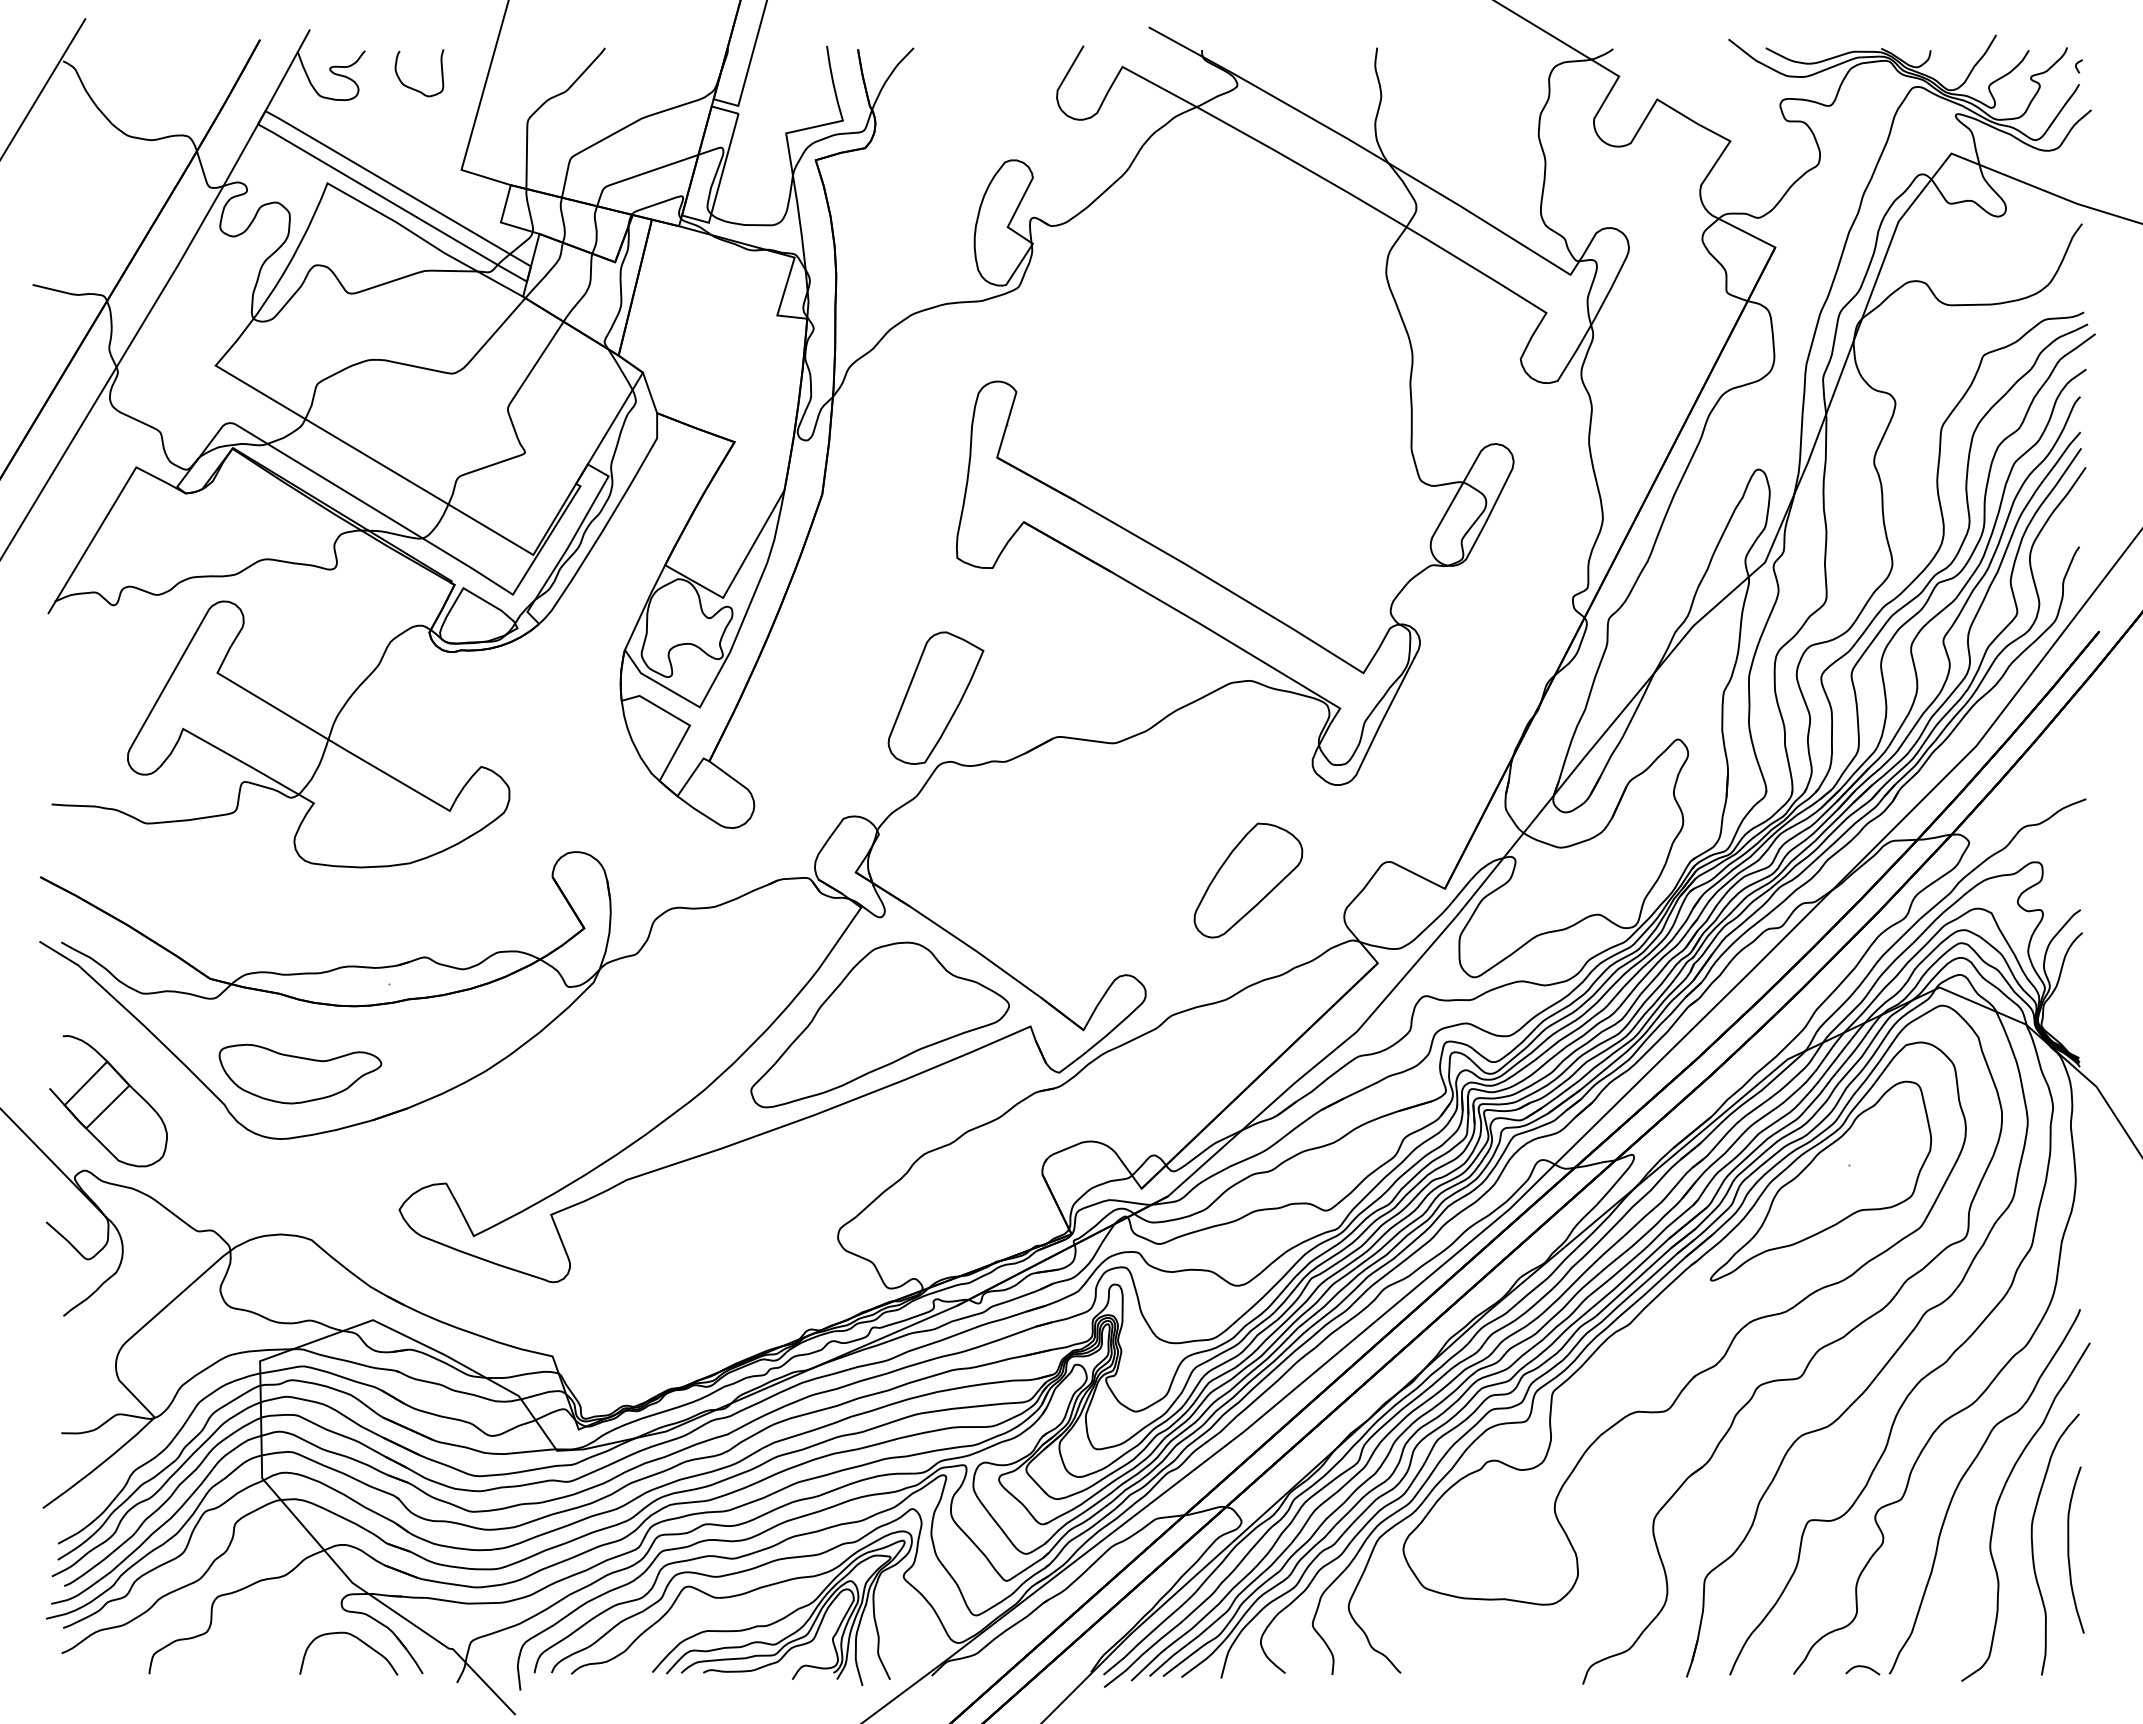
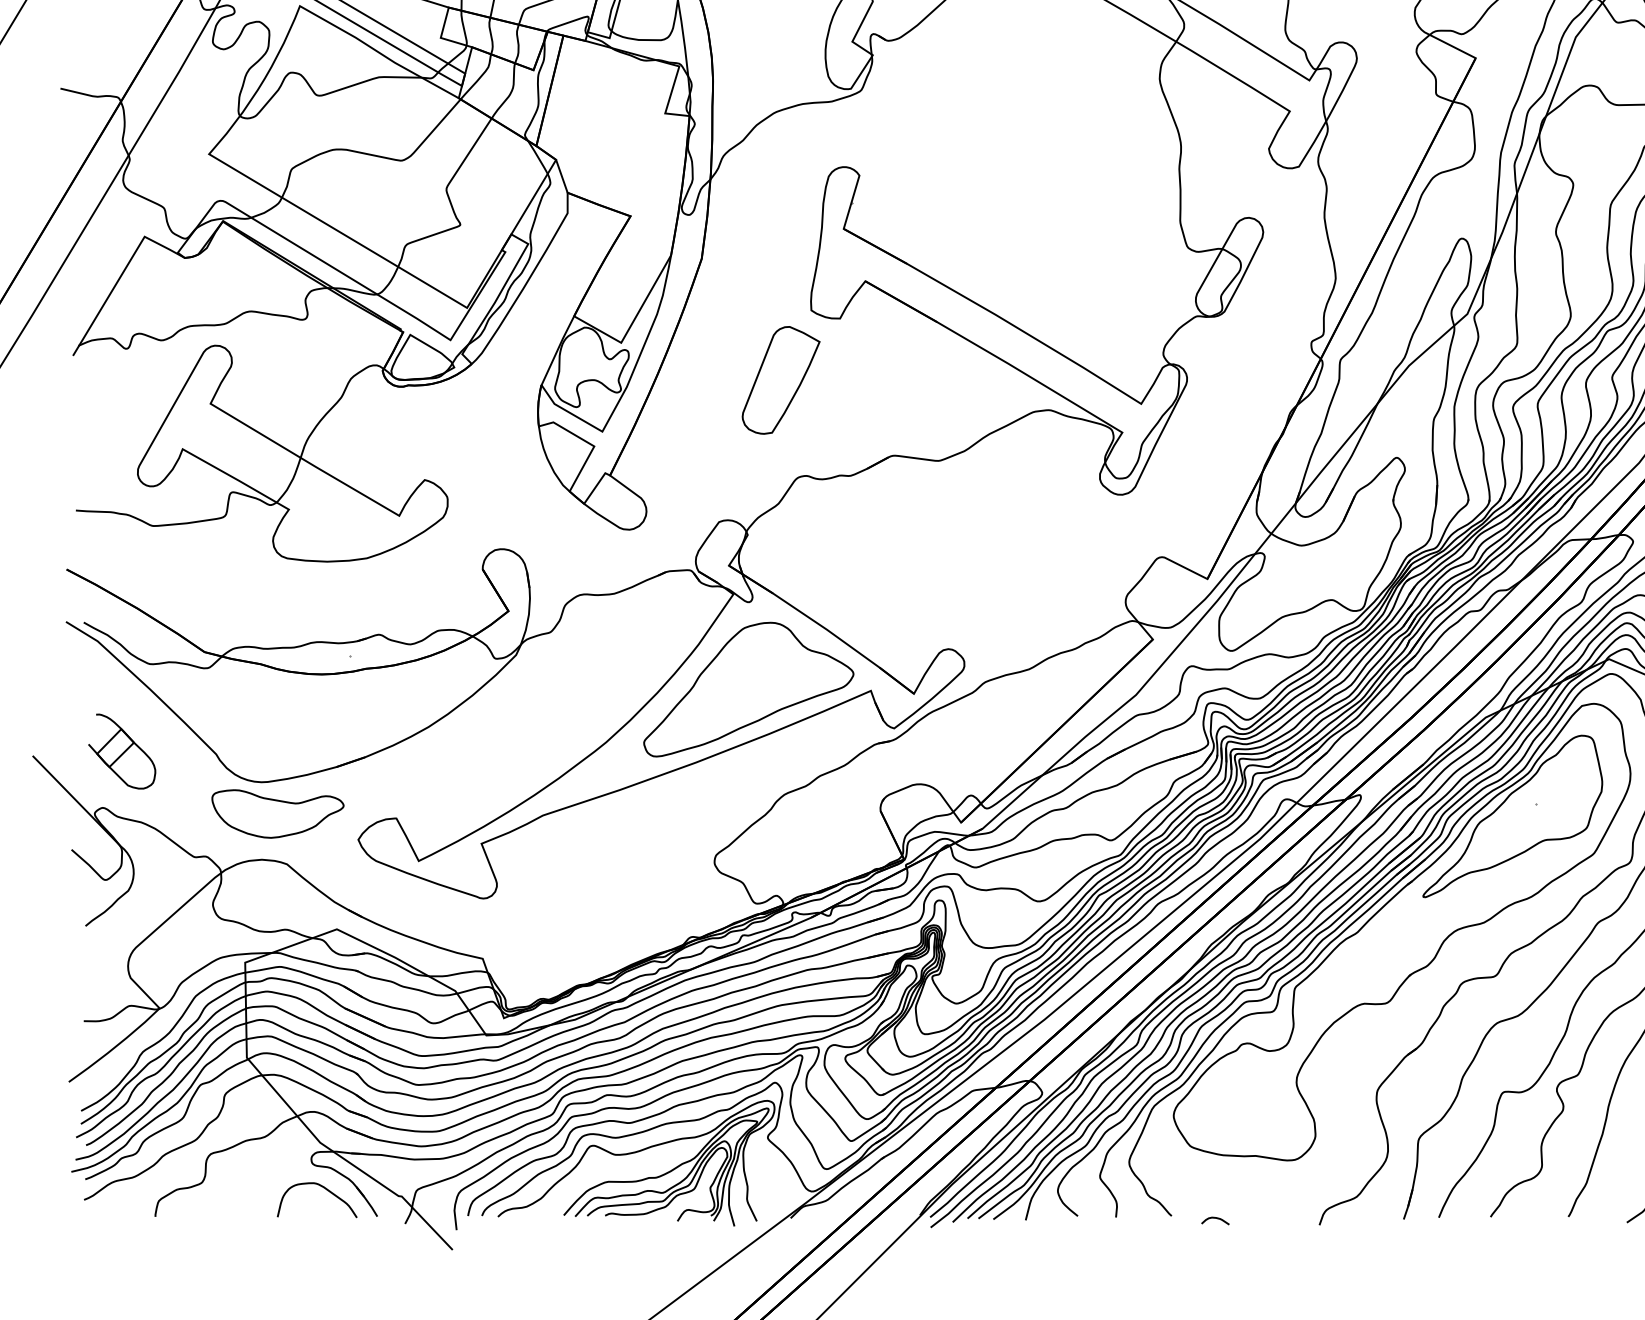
part: (935, 697) -> (780, 379), moved
part: (1248, 880) -> (1047, 572), removed
part: (300, 1073) -> (278, 813), moved
part: (108, 1101) -> (122, 751), size x0.7
curve: (1862, 1667) -> (1215, 1218), moved

